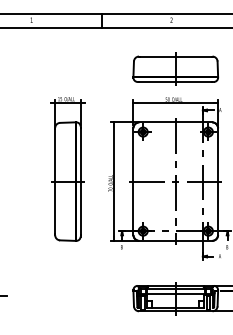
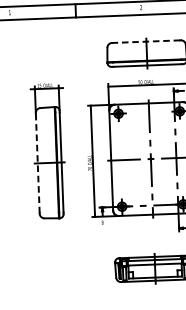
line: (175, 56) -> (146, 41), solid -> dashed
line: (55, 181) -> (38, 163), solid -> dashed

